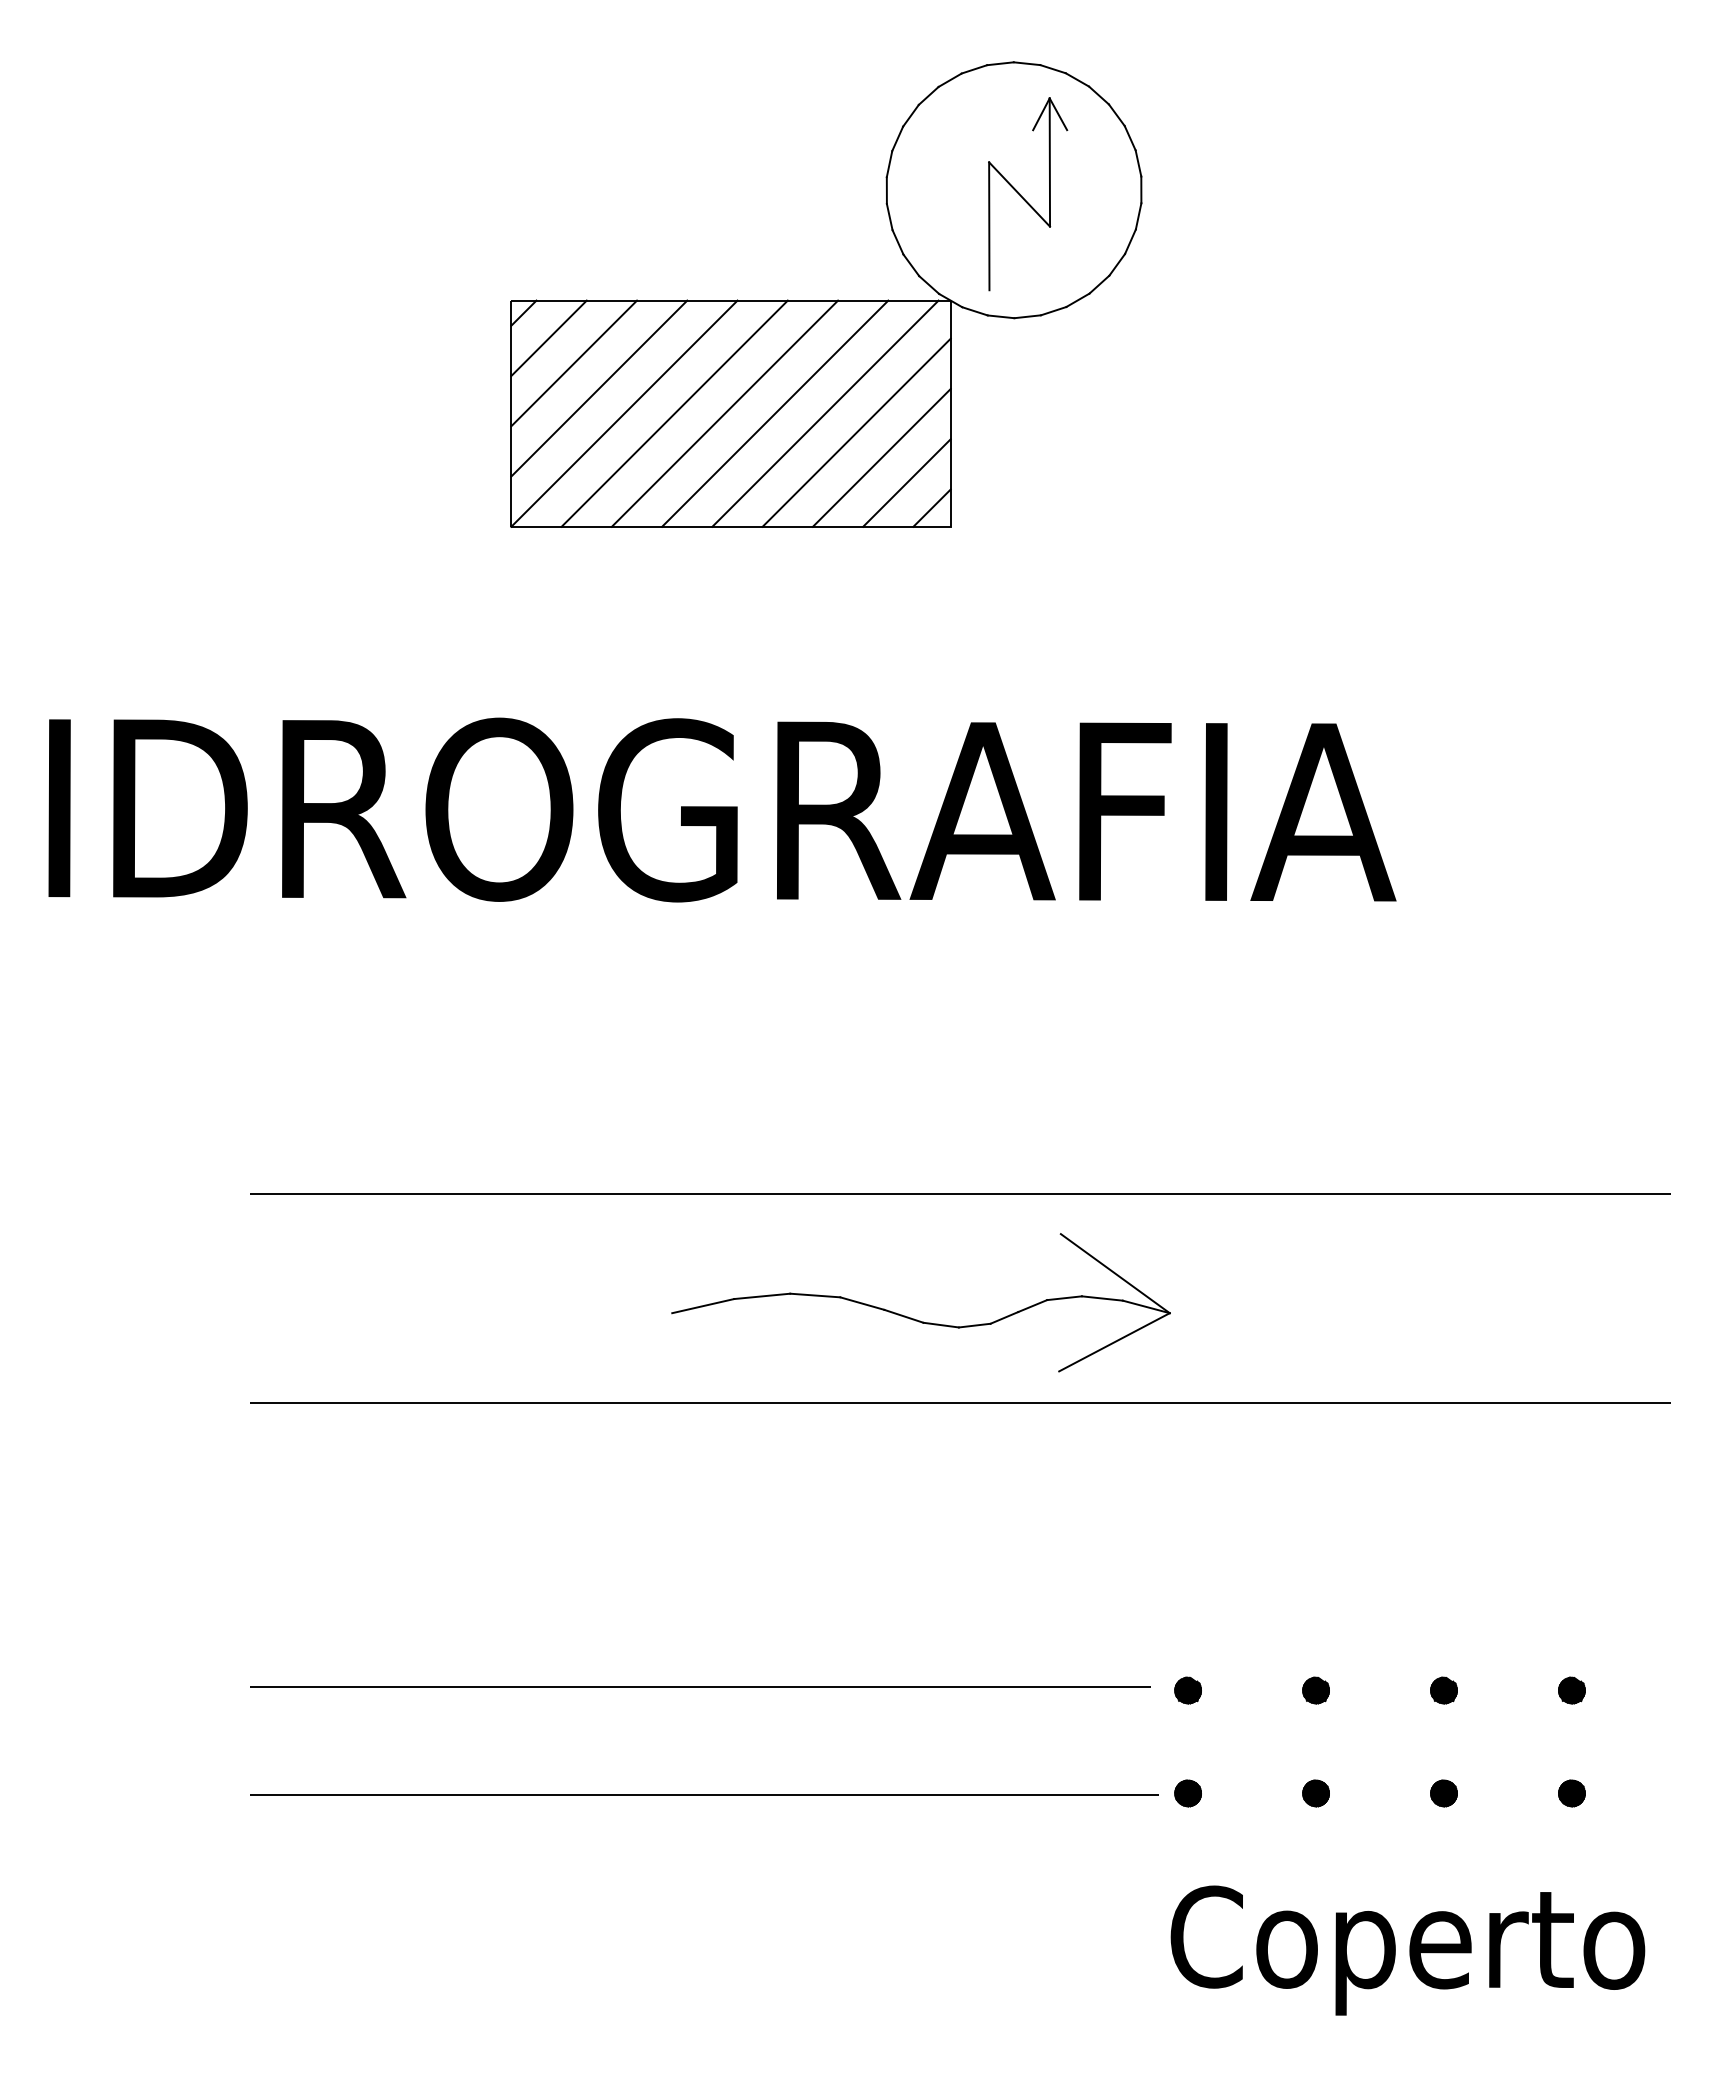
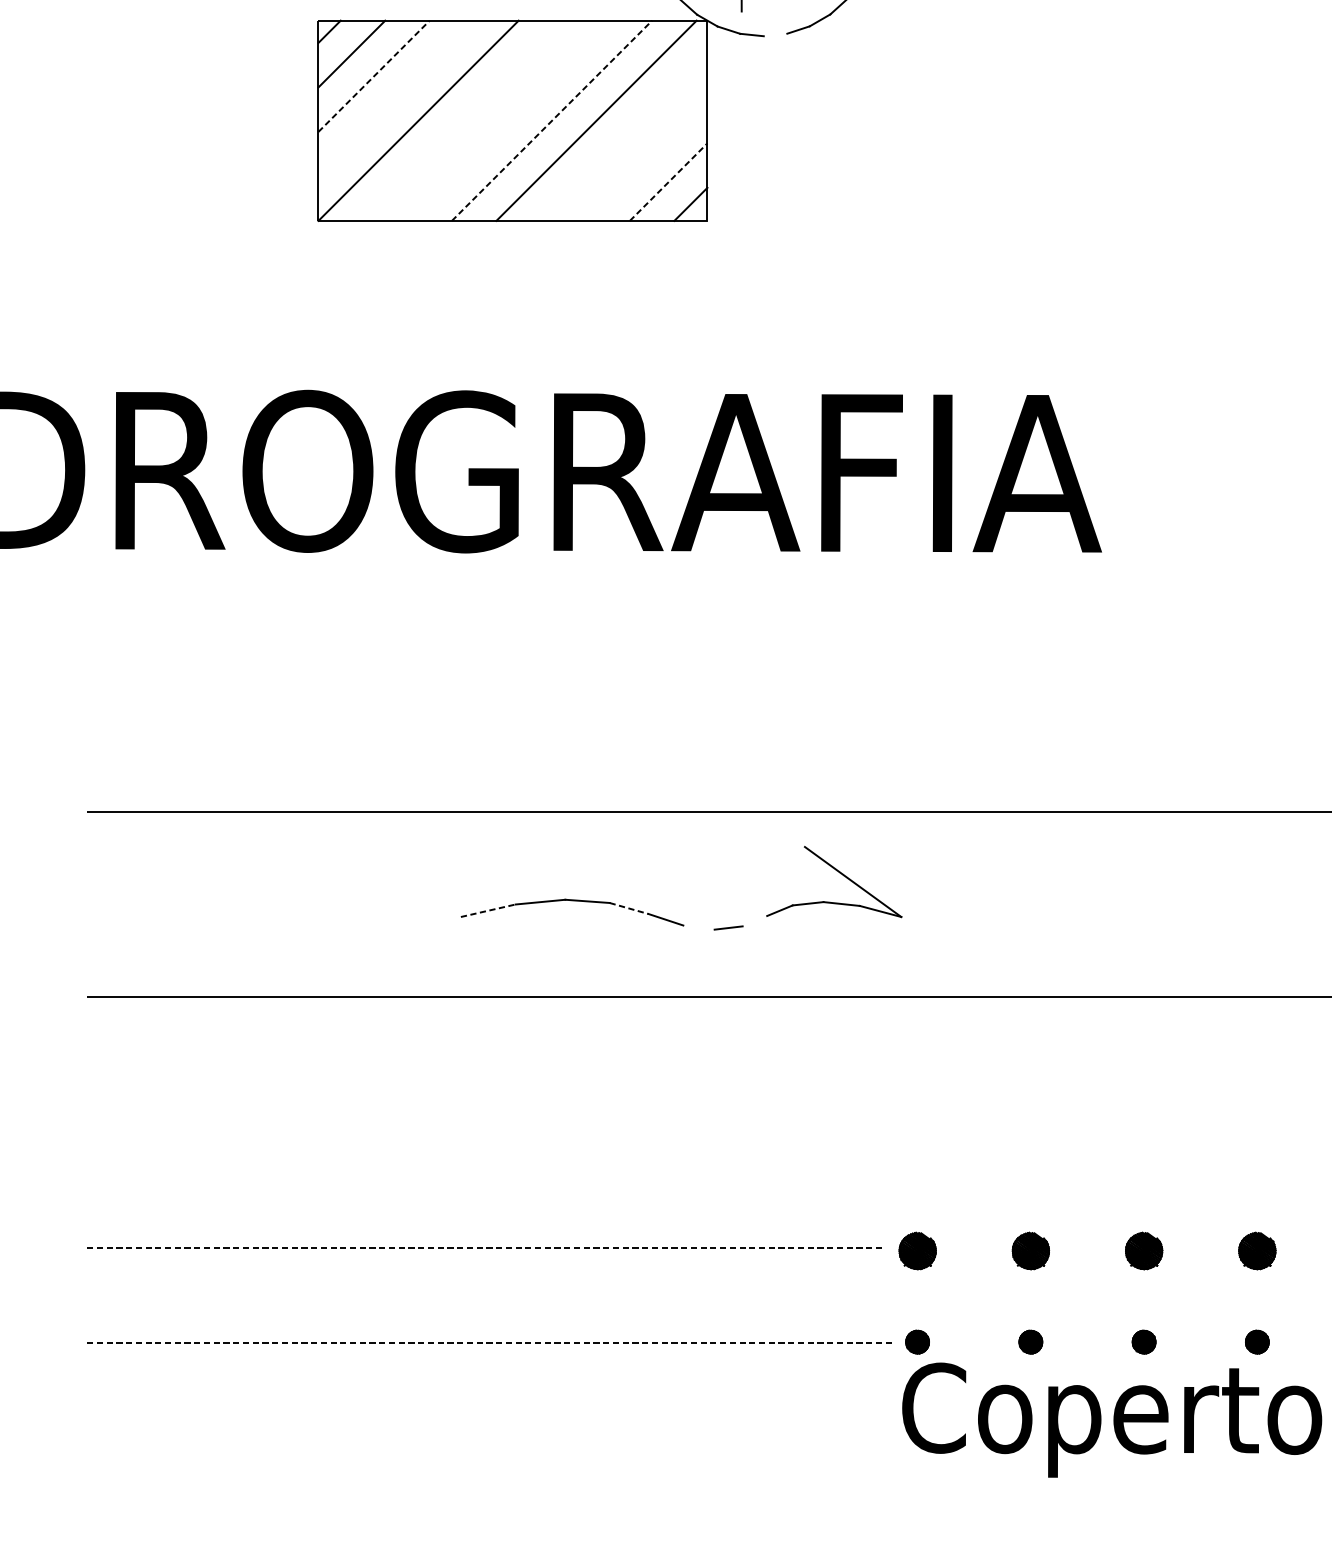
line: (1027, 316) -> (775, 34), removed
line: (574, 363) -> (374, 76), solid -> dashed
line: (599, 388) -> (396, 98), removed
line: (674, 413) -> (462, 120), removed
line: (724, 413) -> (507, 120), removed
line: (775, 413) -> (552, 120), solid -> dashed
line: (856, 432) -> (624, 137), removed
line: (881, 457) -> (646, 159), removed
line: (906, 483) -> (668, 182), solid -> dashed
line: (862, 1303) -> (629, 908), solid -> dashed
line: (703, 1306) -> (488, 911), solid -> dashed
line: (1004, 1317) -> (755, 920), removed
line: (940, 1324) -> (698, 927), removed
line: (1114, 1342) -> (852, 942), removed
line: (700, 1687) -> (485, 1248), solid -> dashed
part: (1187, 1690) -> (917, 1251), size x1.6
part: (1315, 1690) -> (1030, 1251), size x1.6
part: (1443, 1690) -> (1143, 1251), size x1.6
part: (1571, 1690) -> (1256, 1251), size x1.6
line: (704, 1794) -> (489, 1343), solid -> dashed
text: (1407, 1950) -> (1111, 1420), moved

